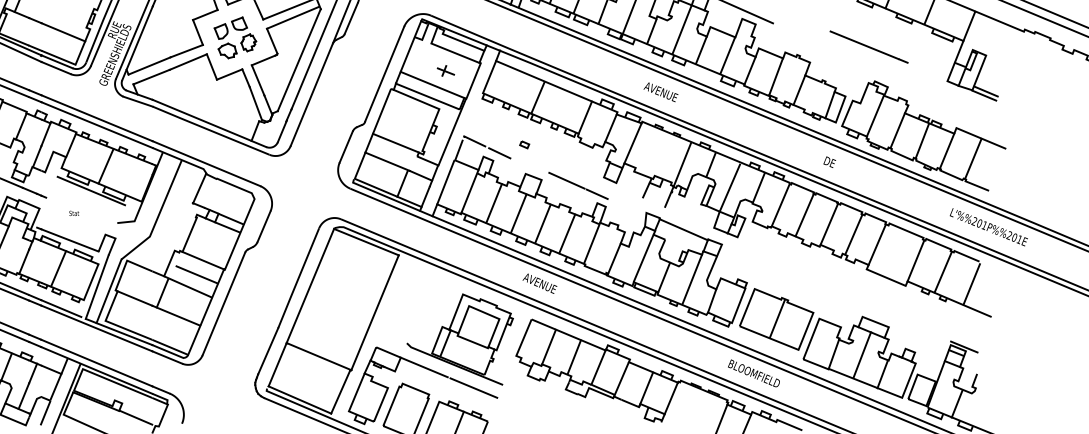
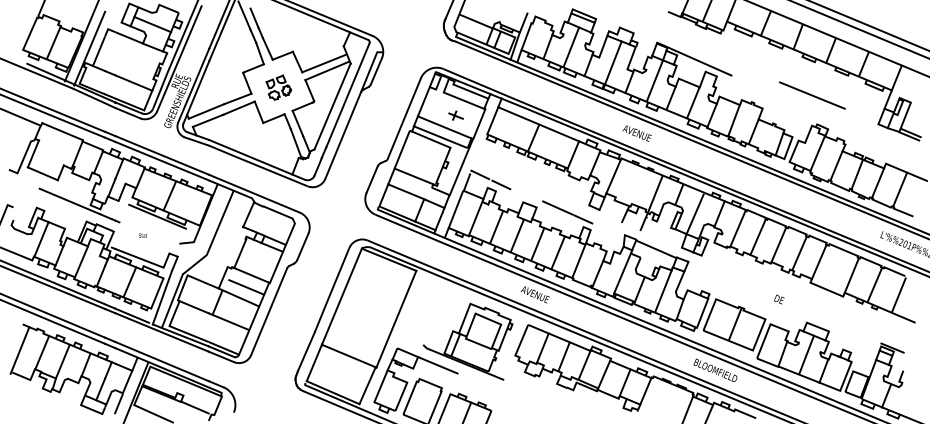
part: (235, 37) -> (278, 87), size x0.7
part: (524, 144) -> (522, 177), removed
text: (830, 162) -> (779, 299), moved
line: (473, 387) -> (479, 382), removed

